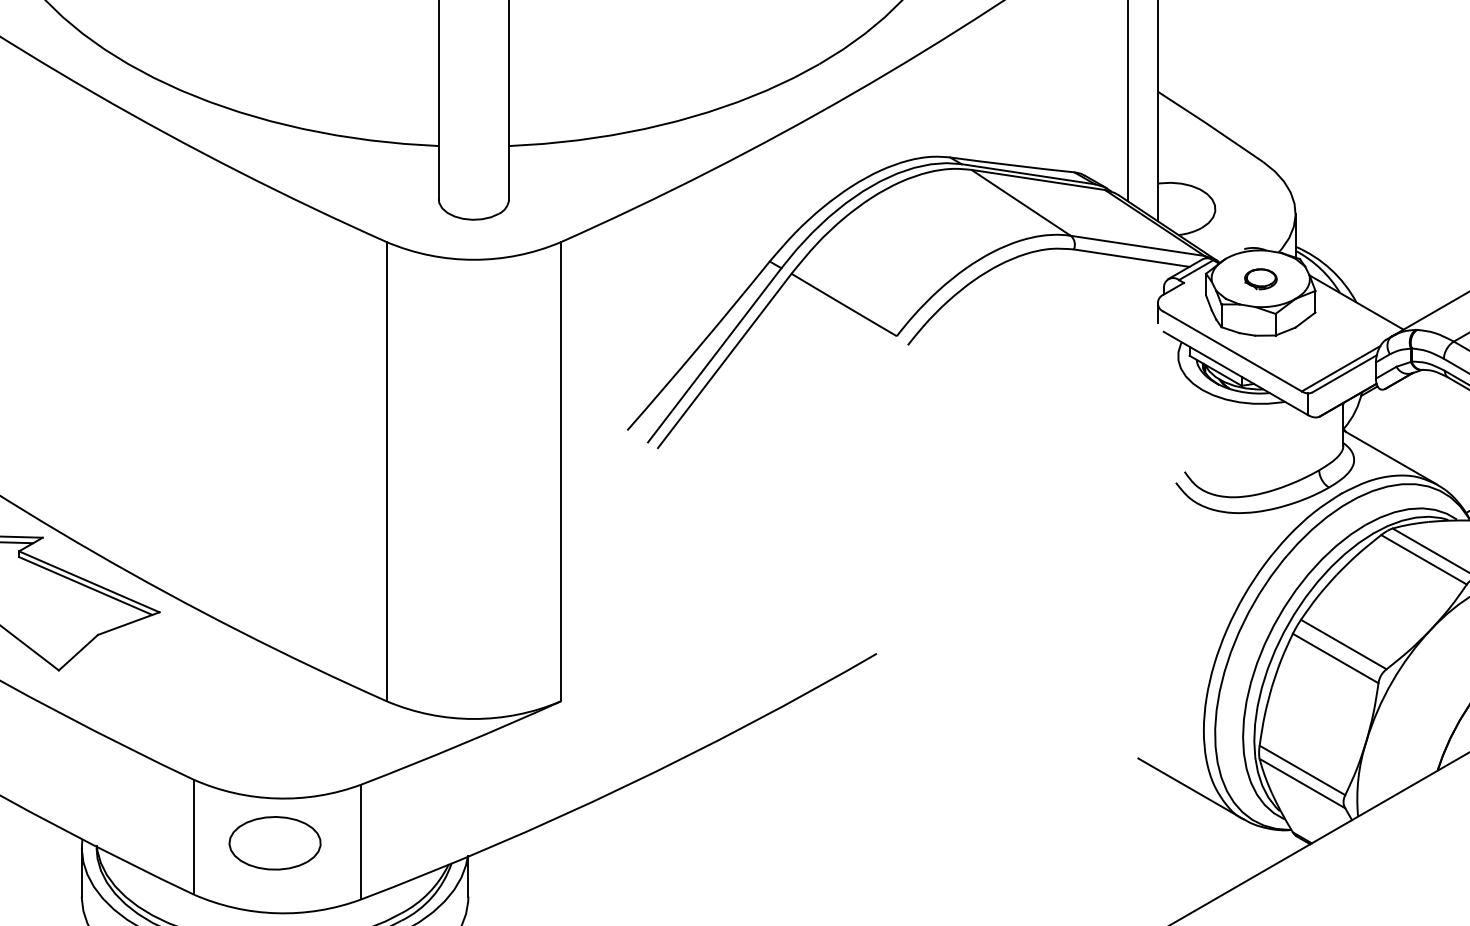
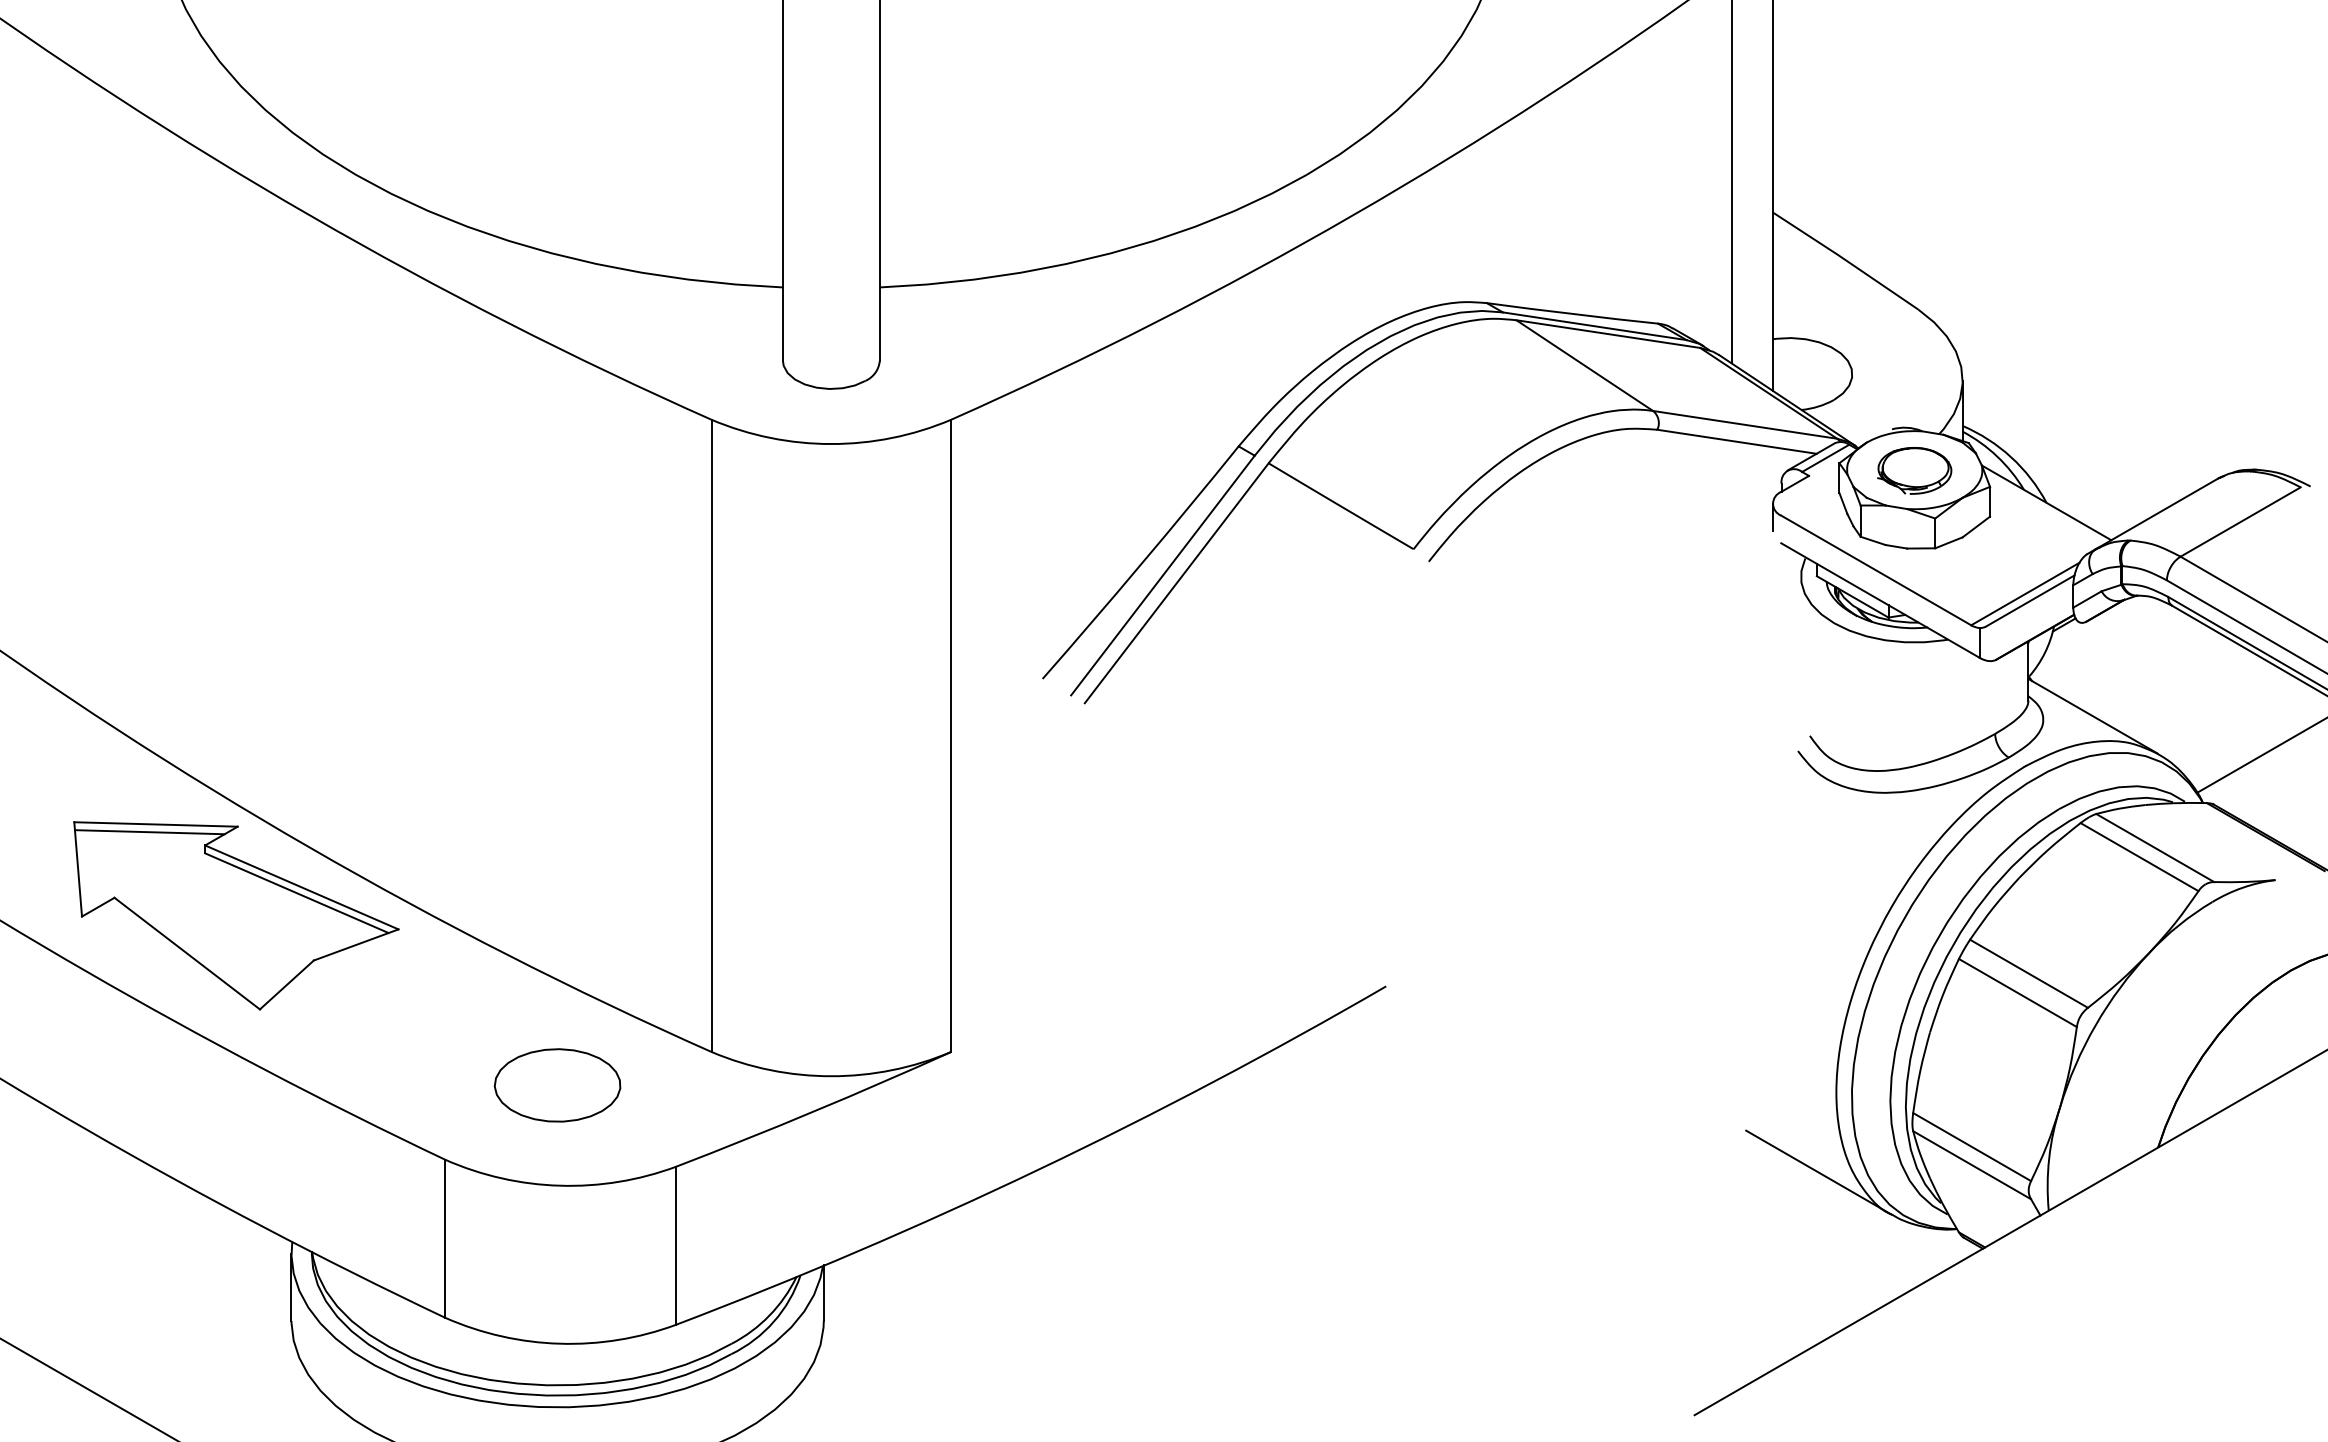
part: (1260, 279) -> (1914, 470), size x1.67
part: (275, 843) -> (557, 1085), moved

